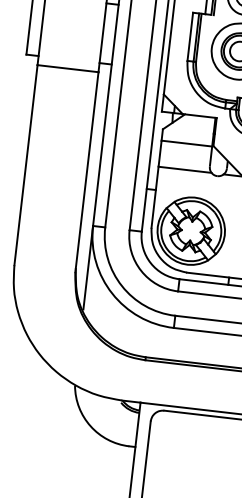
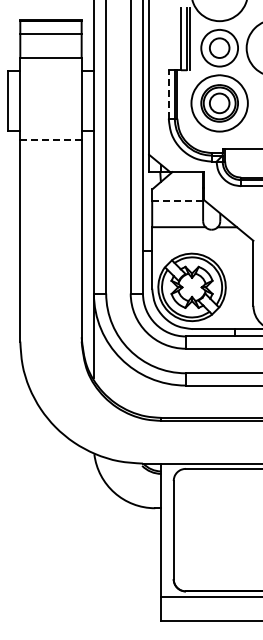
line: (190, 36) -> (168, 94), solid -> dashed
line: (67, 68) -> (50, 140), solid -> dashed
line: (187, 143) -> (178, 200), solid -> dashed

